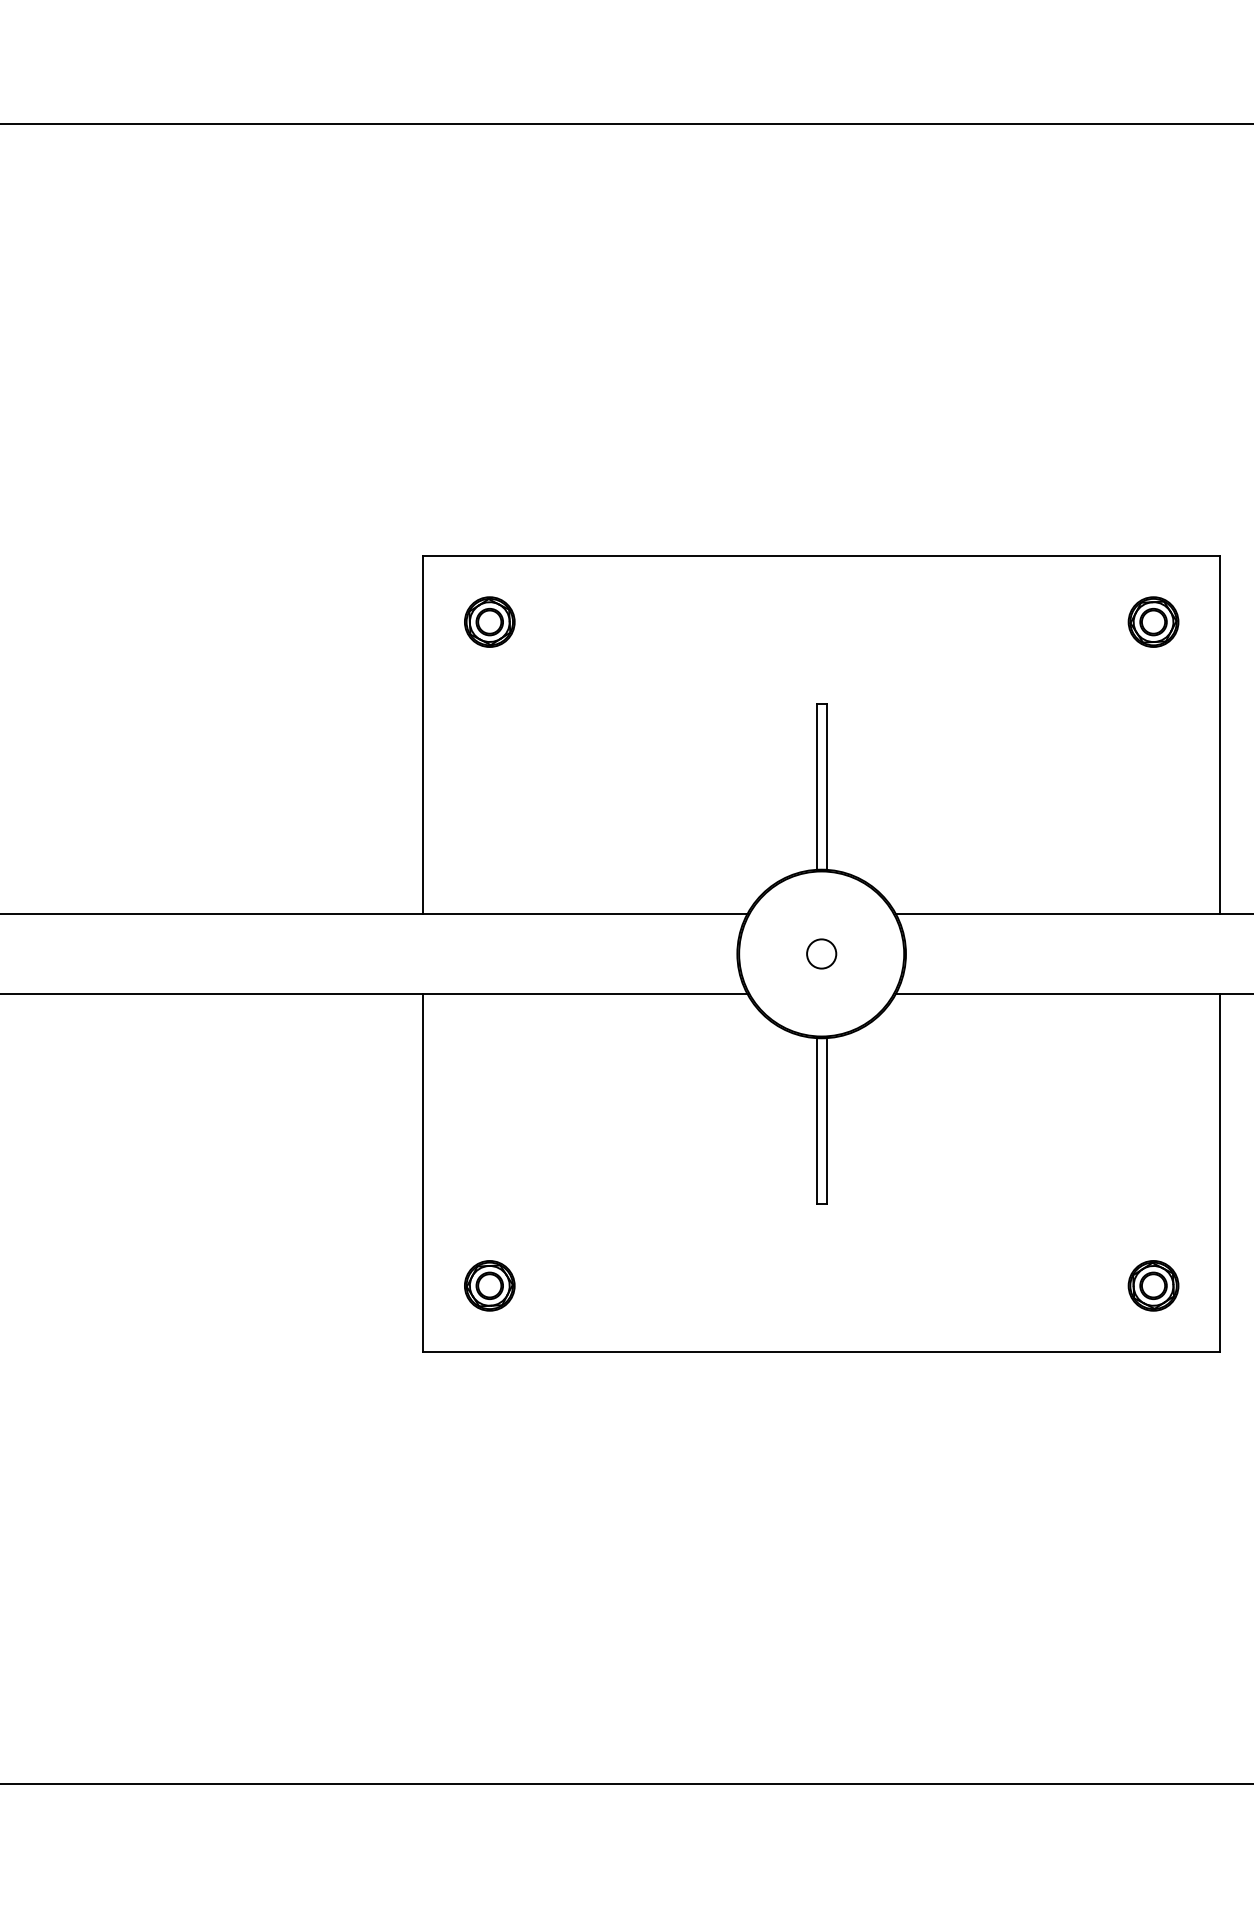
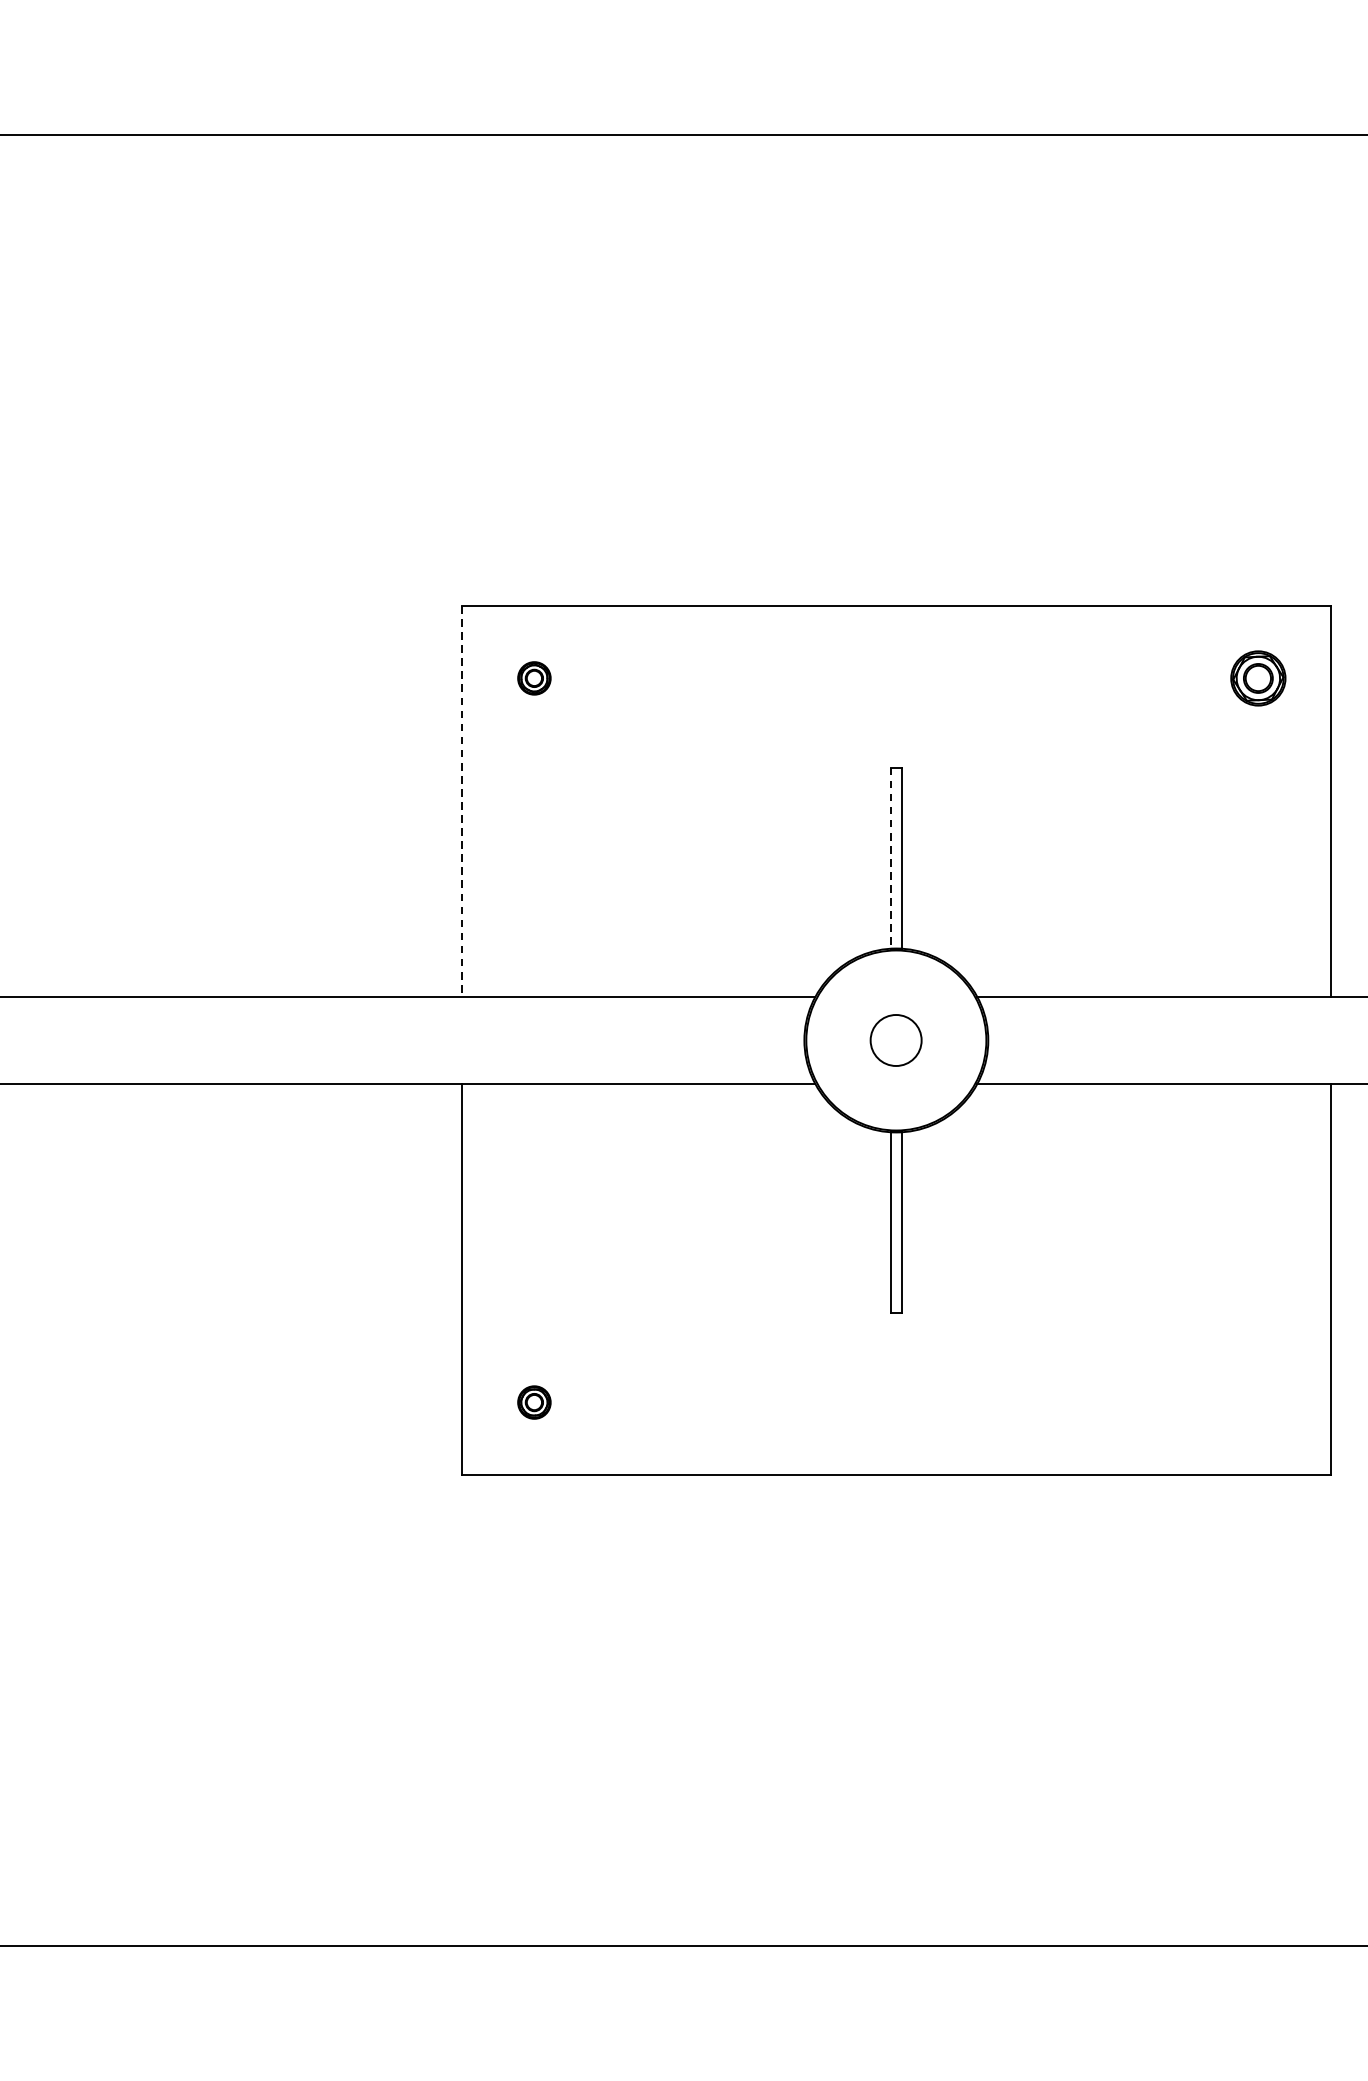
part: (489, 621) -> (534, 677), size x0.6
line: (423, 735) -> (462, 802), solid -> dashed
line: (816, 786) -> (890, 857), solid -> dashed
circle: (821, 953) -> (896, 1039), size x1.6
part: (489, 1285) -> (534, 1402), size x0.6
part: (1153, 1285) -> (1258, 1402), removed

